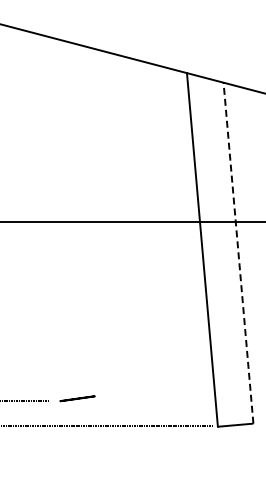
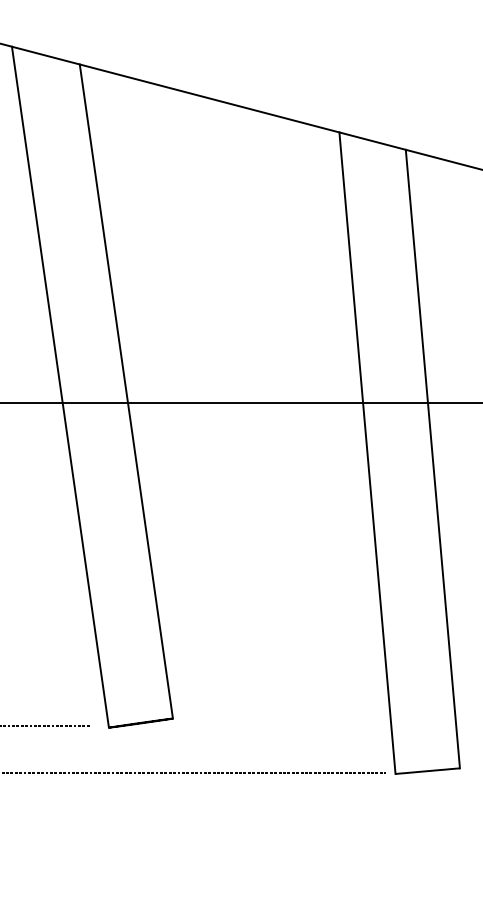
line: (32, 213) -> (59, 387), added
line: (69, 215) -> (126, 390), added
line: (238, 252) -> (432, 457), dashed -> solid

